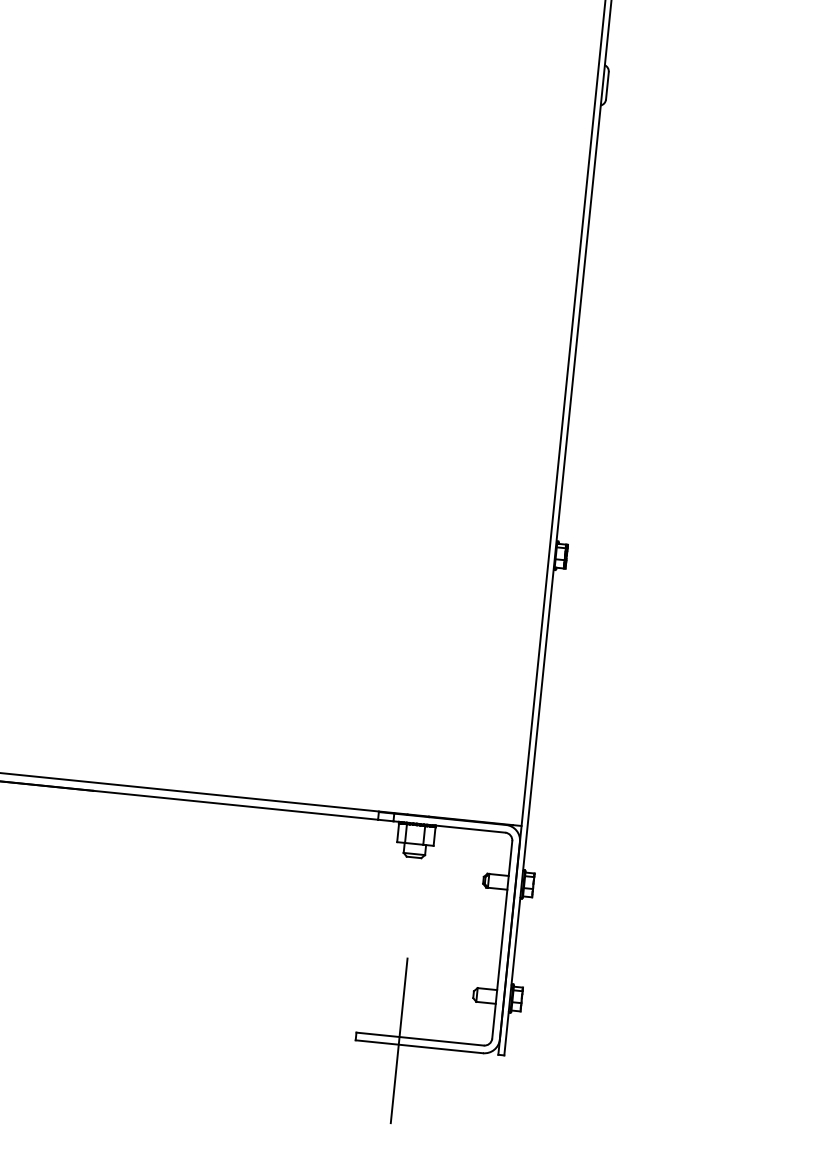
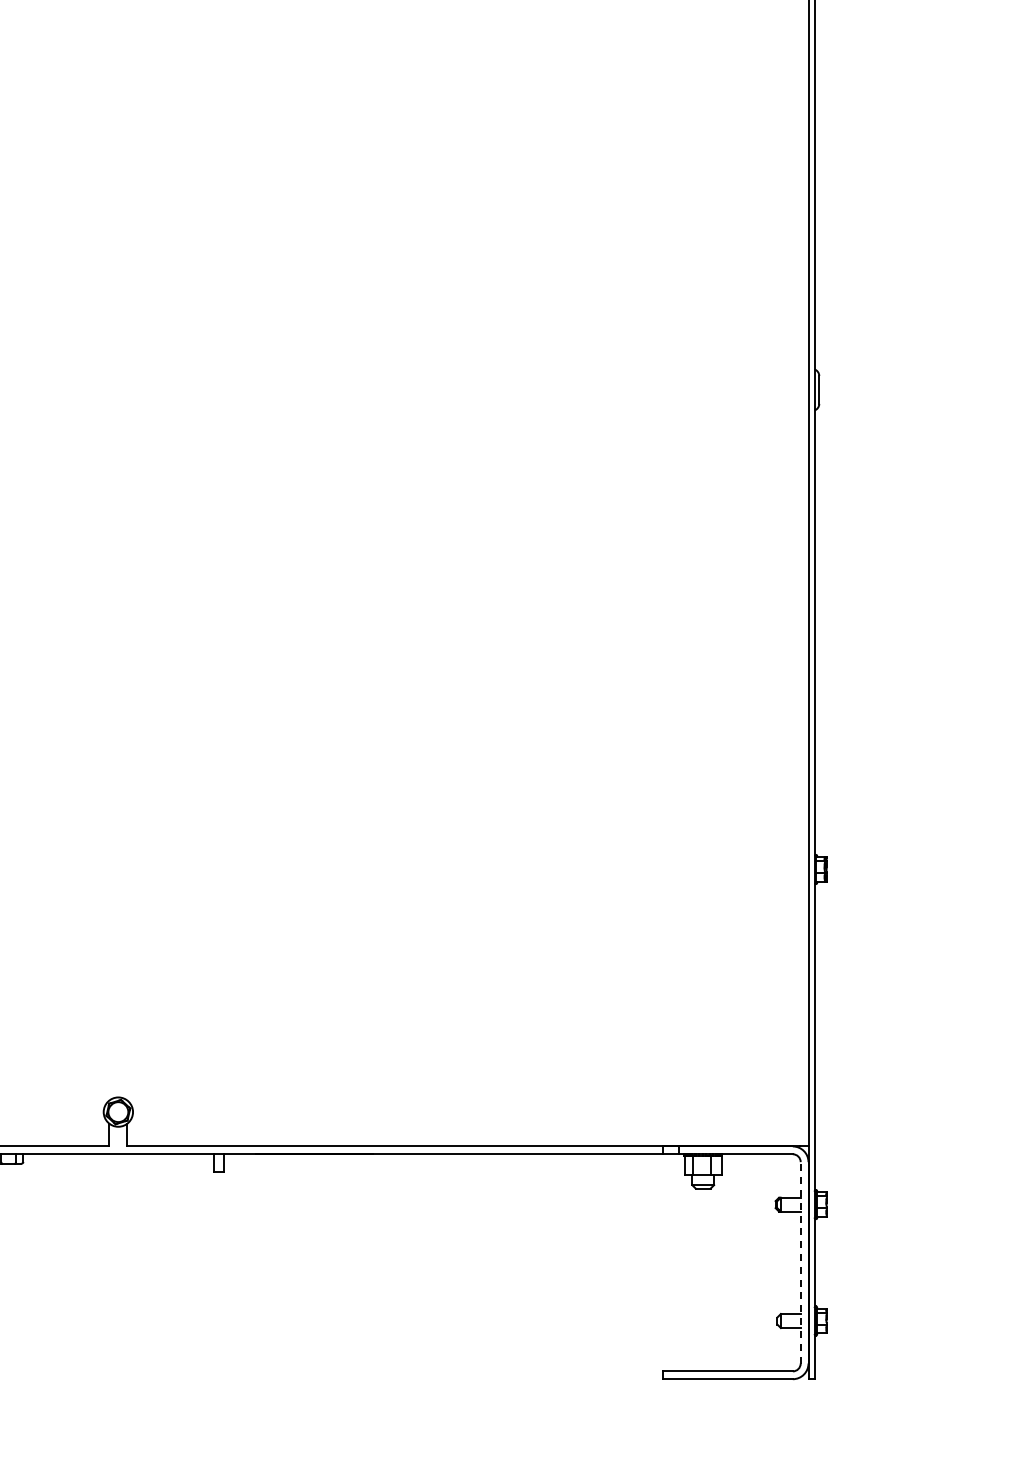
line: (502, 939) -> (800, 1262), solid -> dashed
line: (398, 1040) -> (706, 1375), removed

